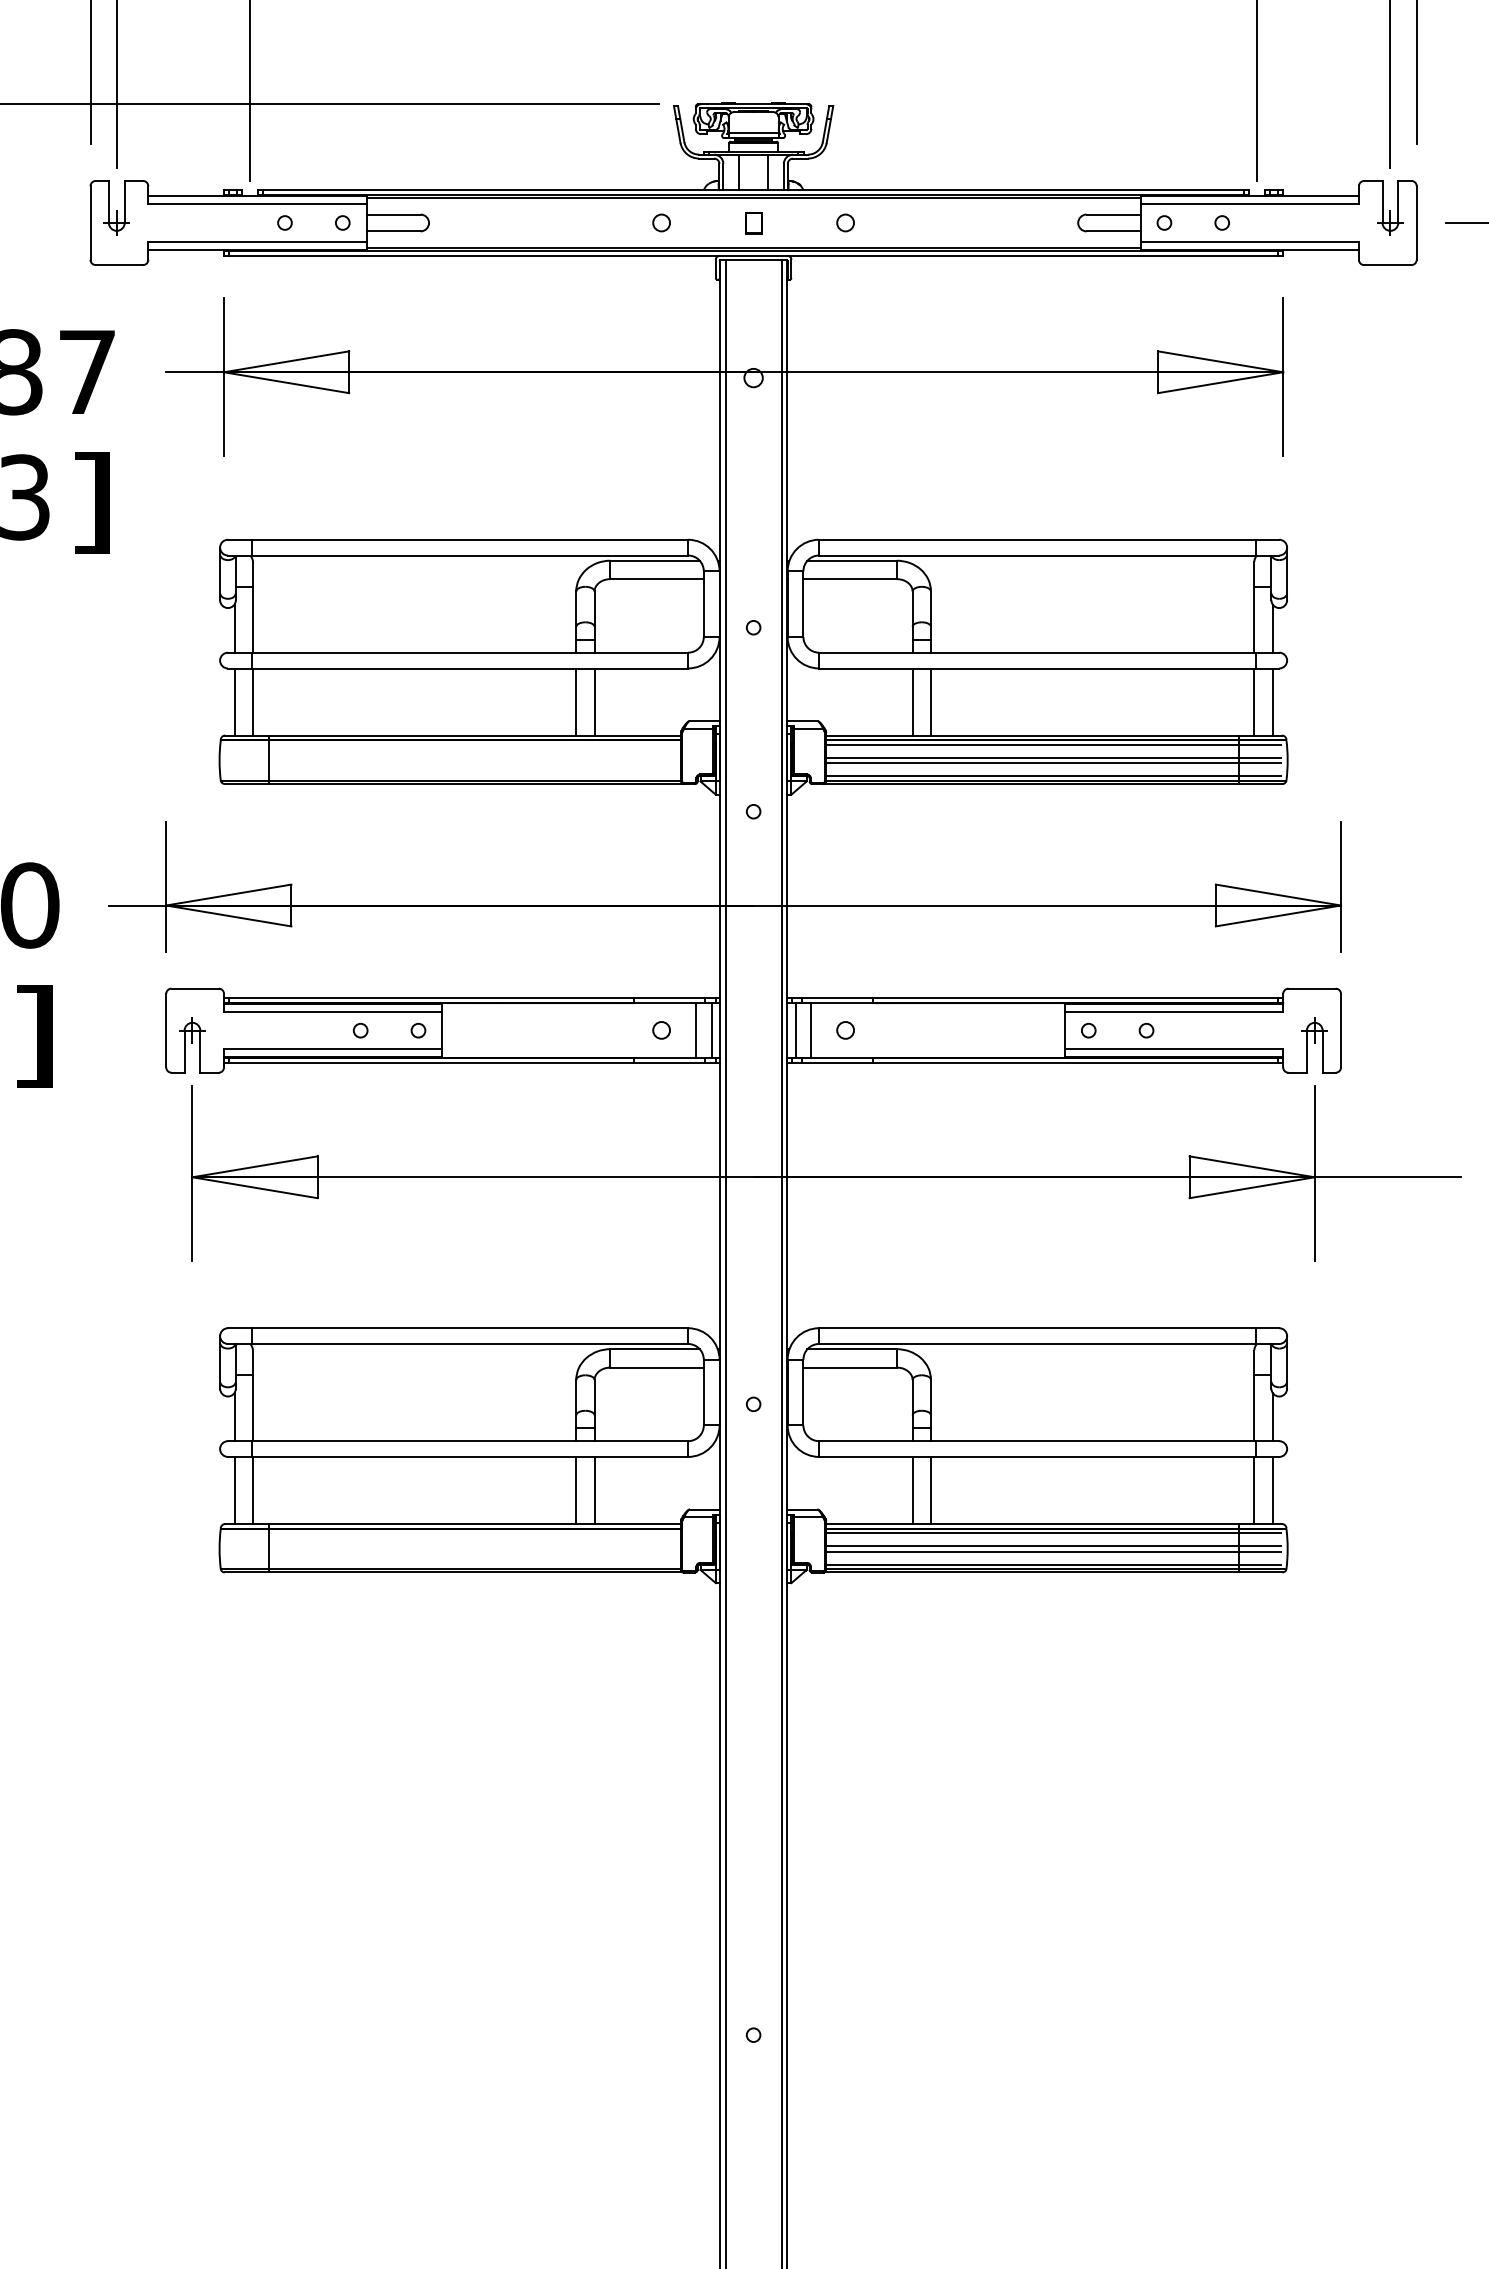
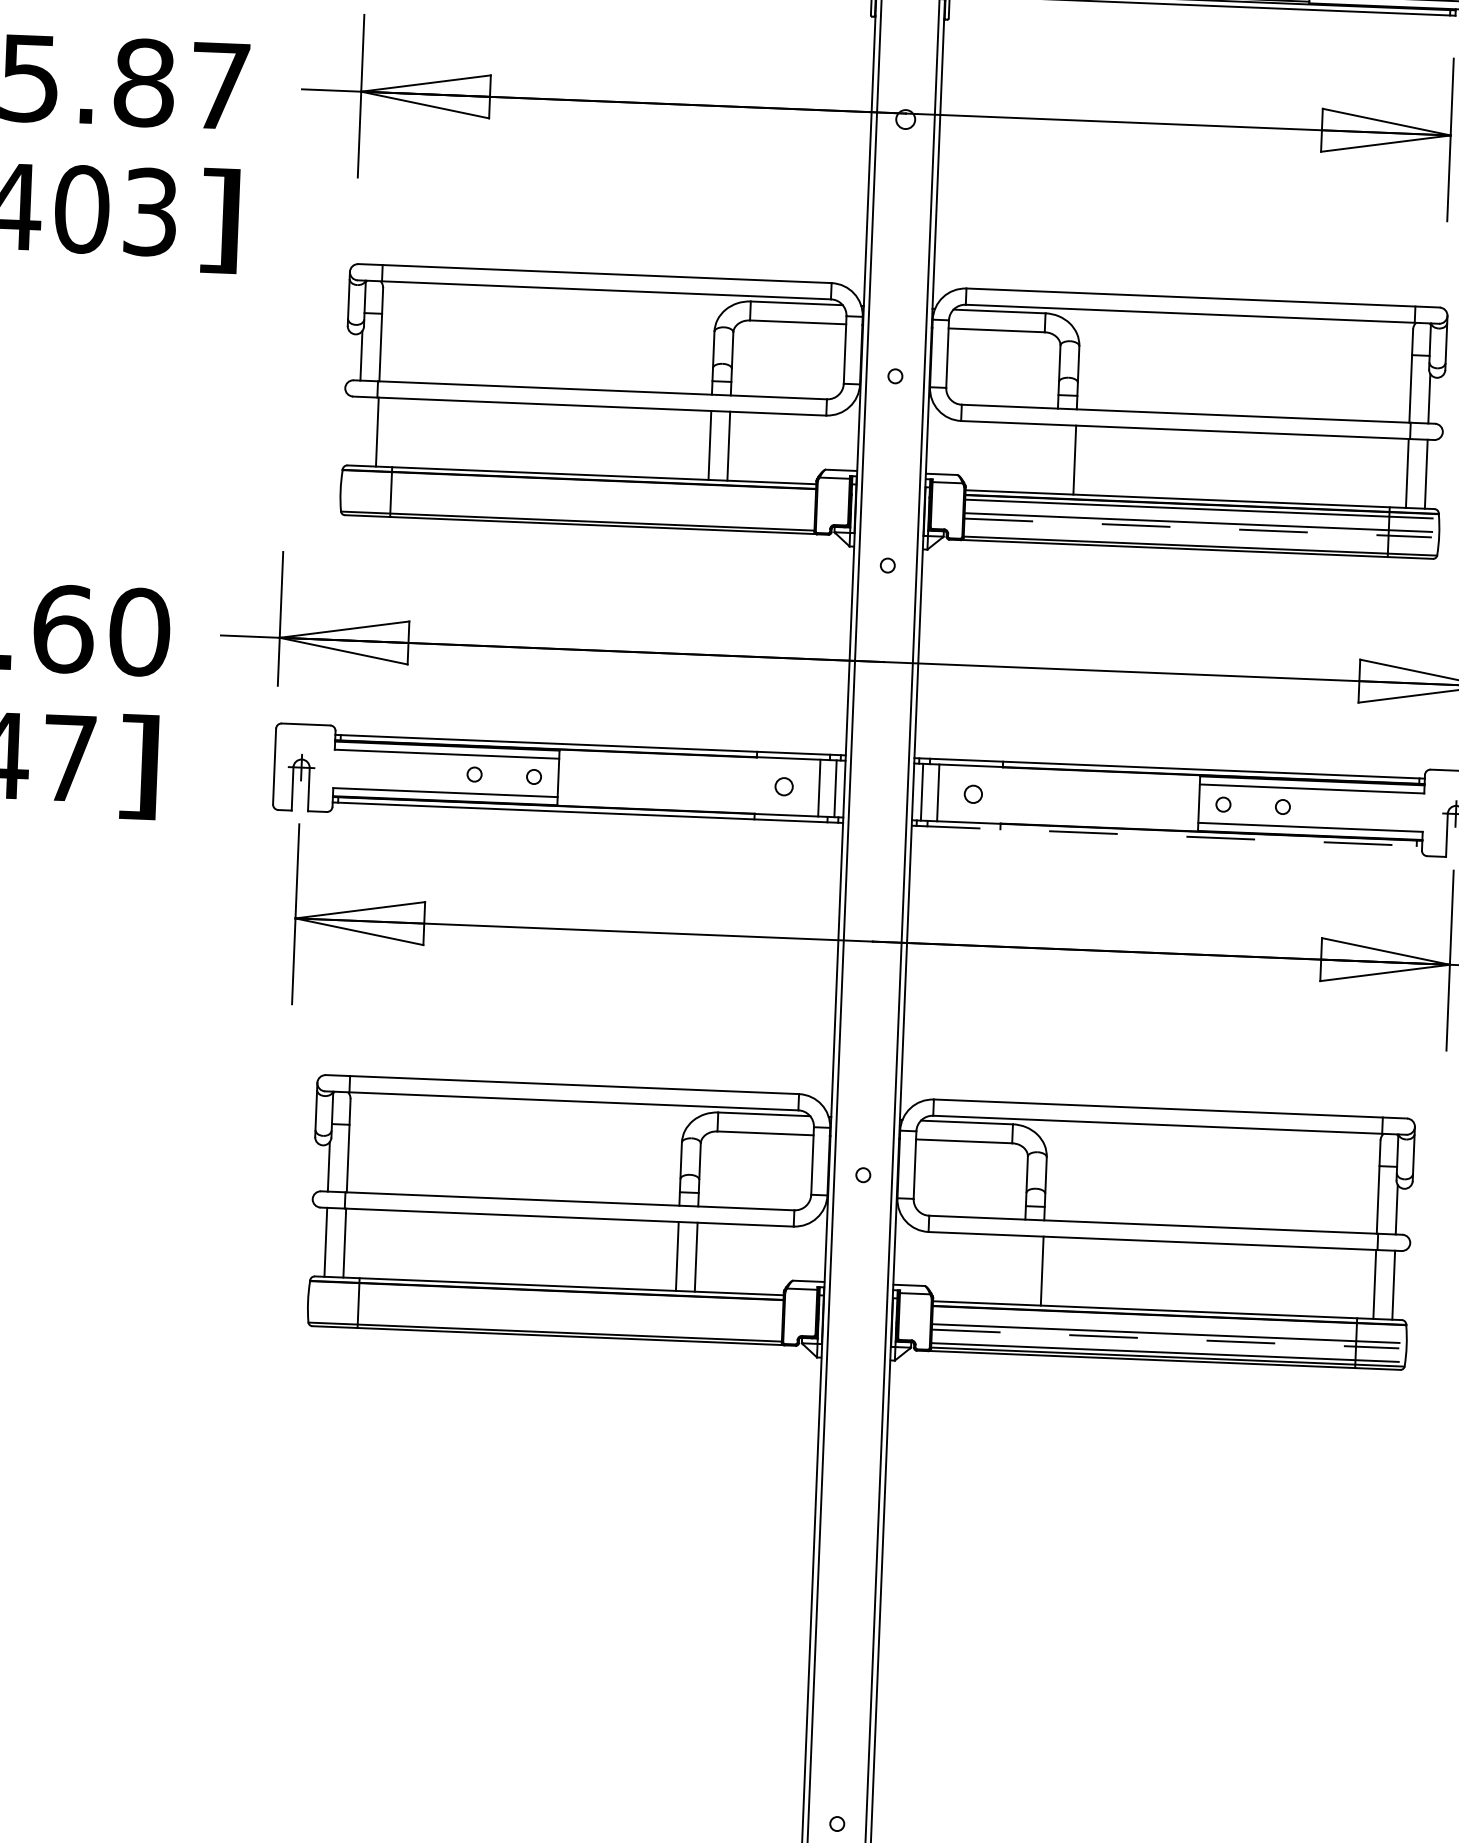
line: (234, 701) -> (358, 430), removed
line: (912, 701) -> (1055, 458), removed
line: (1053, 763) -> (1198, 528), solid -> dashed
line: (1053, 776) -> (1197, 541), removed
line: (1035, 1063) -> (1167, 836), solid -> dashed
line: (912, 1490) -> (1023, 1270), removed
line: (1053, 1533) -> (1166, 1320), removed
line: (1053, 1551) -> (1165, 1338), solid -> dashed

